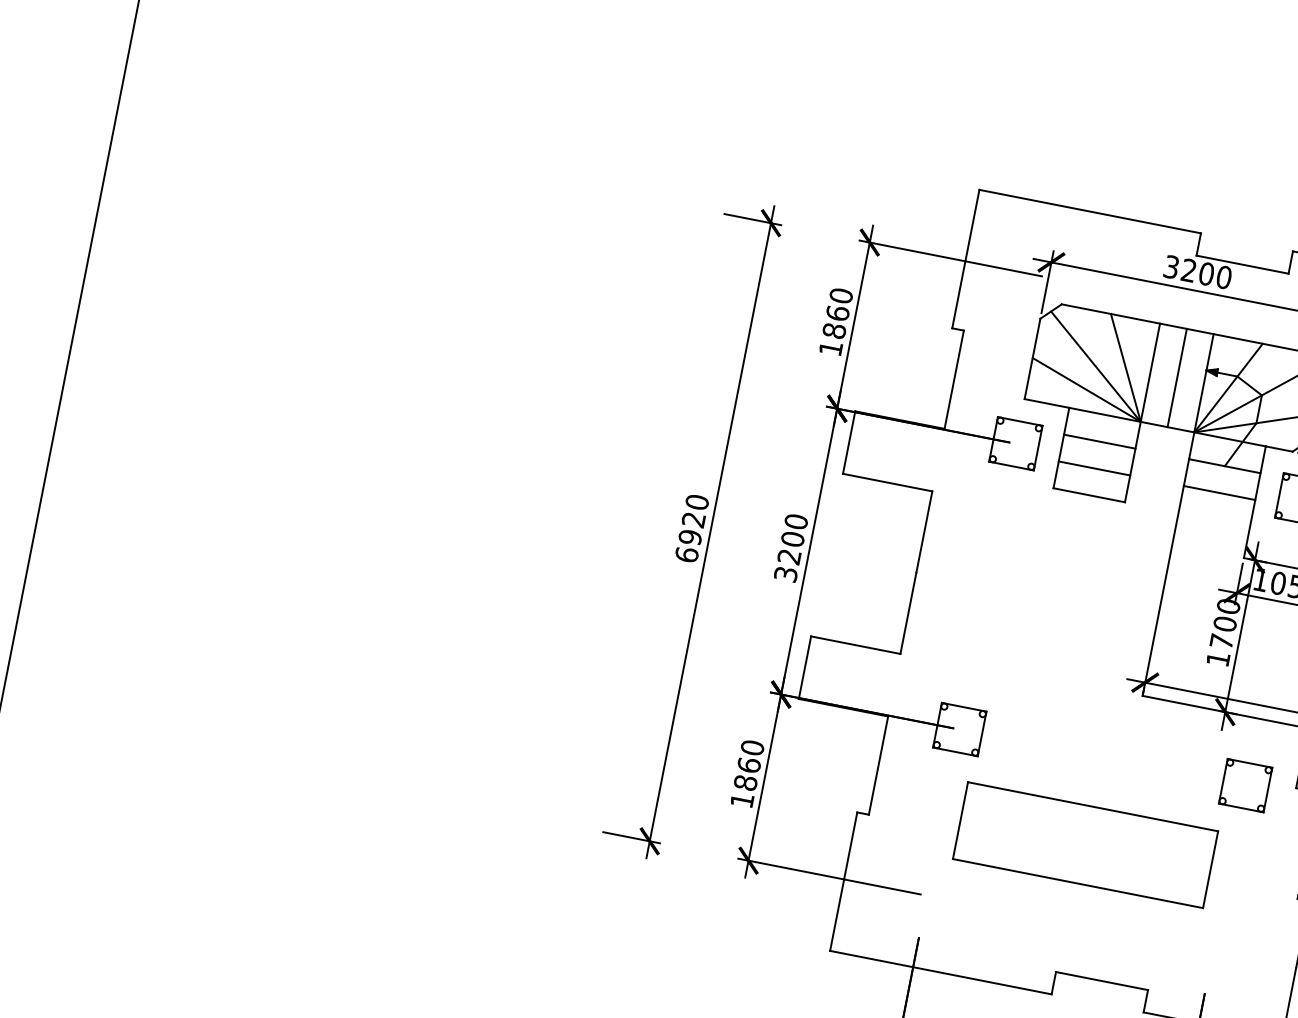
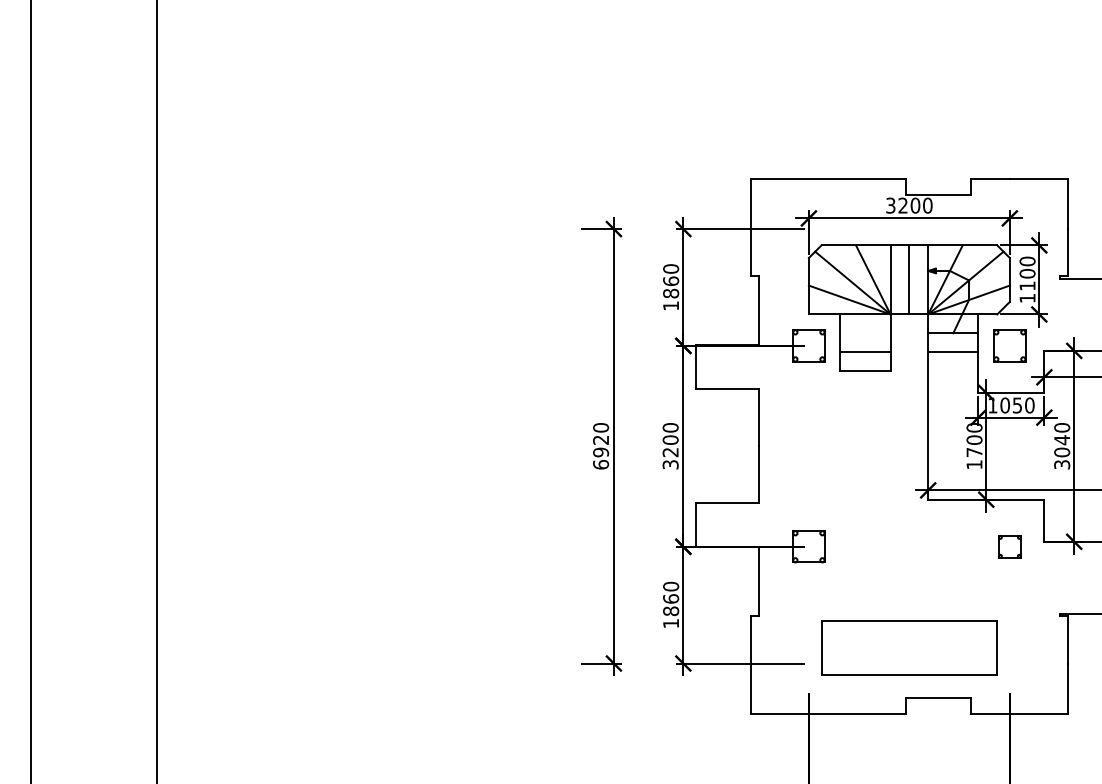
line: (1099, 441) -> (865, 333), removed
part: (1245, 785) -> (1009, 546), size x0.7
part: (1085, 844) -> (909, 647), moved

